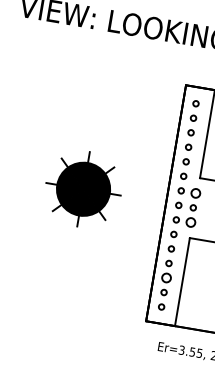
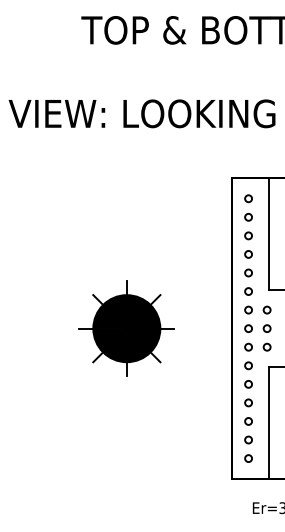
circle: (195, 192) -> (266, 309), size x0.62
circle: (190, 221) -> (266, 346), size x0.62
circle: (166, 278) -> (248, 421), size x0.62

